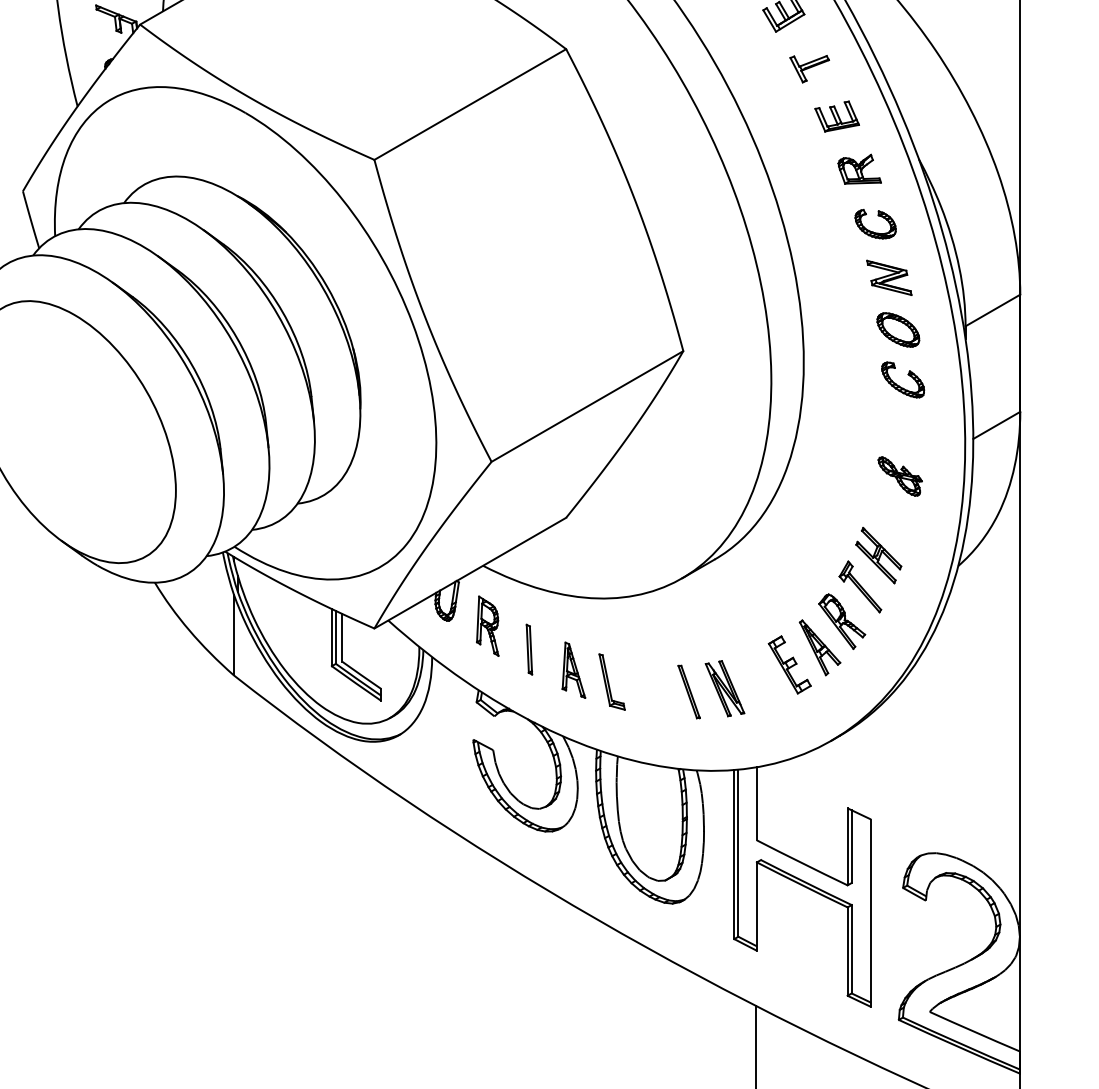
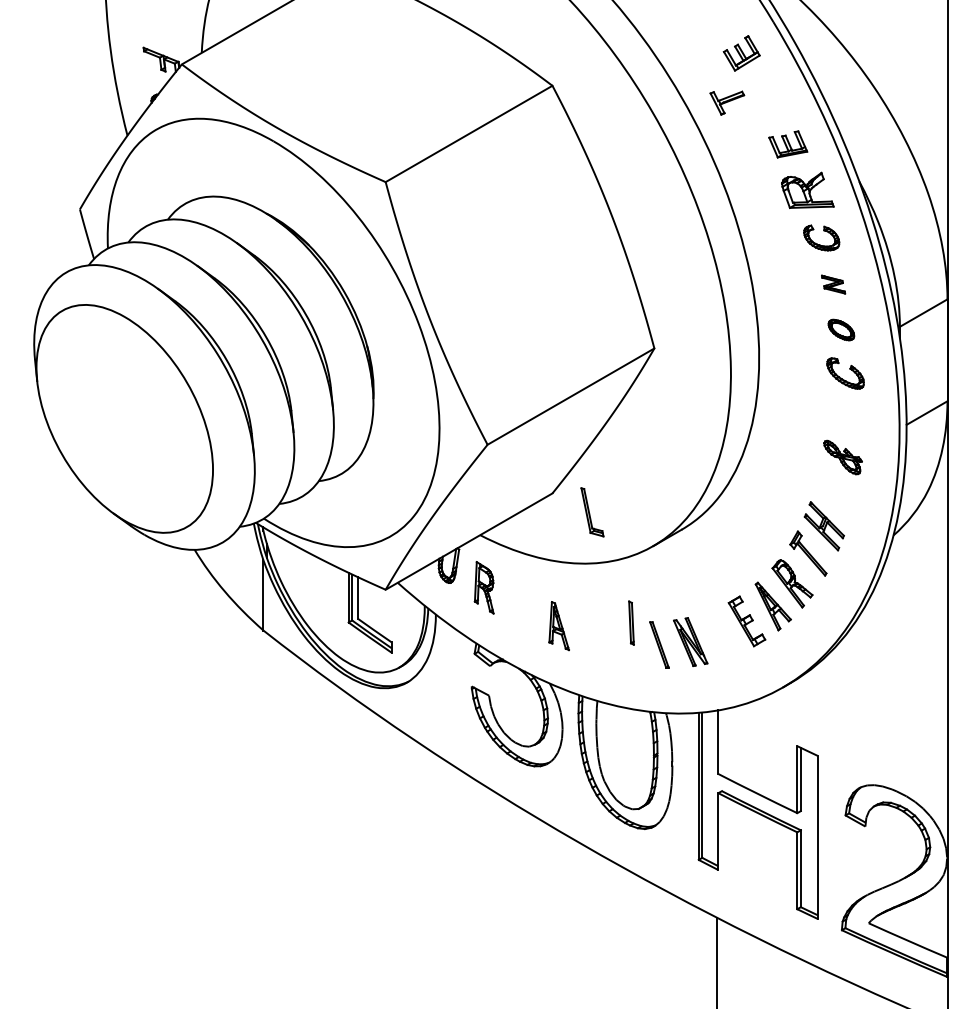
part: (809, 68) -> (727, 102), moved
part: (859, 168) -> (807, 189), size x1.4
part: (889, 277) -> (833, 284), size x0.6
part: (898, 329) -> (841, 329), size x0.7
part: (529, 648) -> (631, 622), moved
part: (612, 682) -> (592, 512), moved

